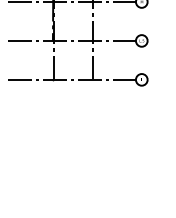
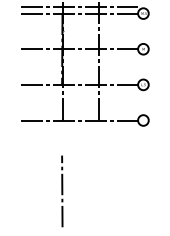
line: (53, 157) -> (62, 191), added

